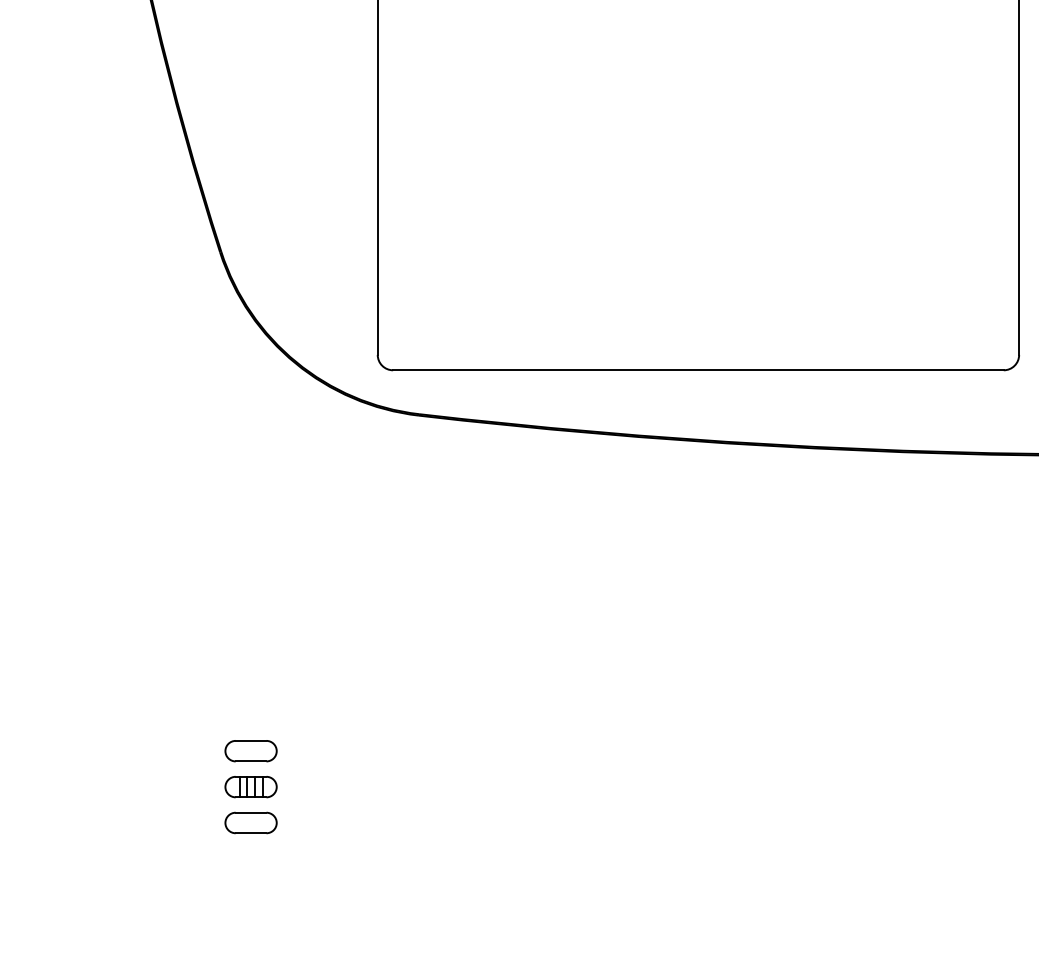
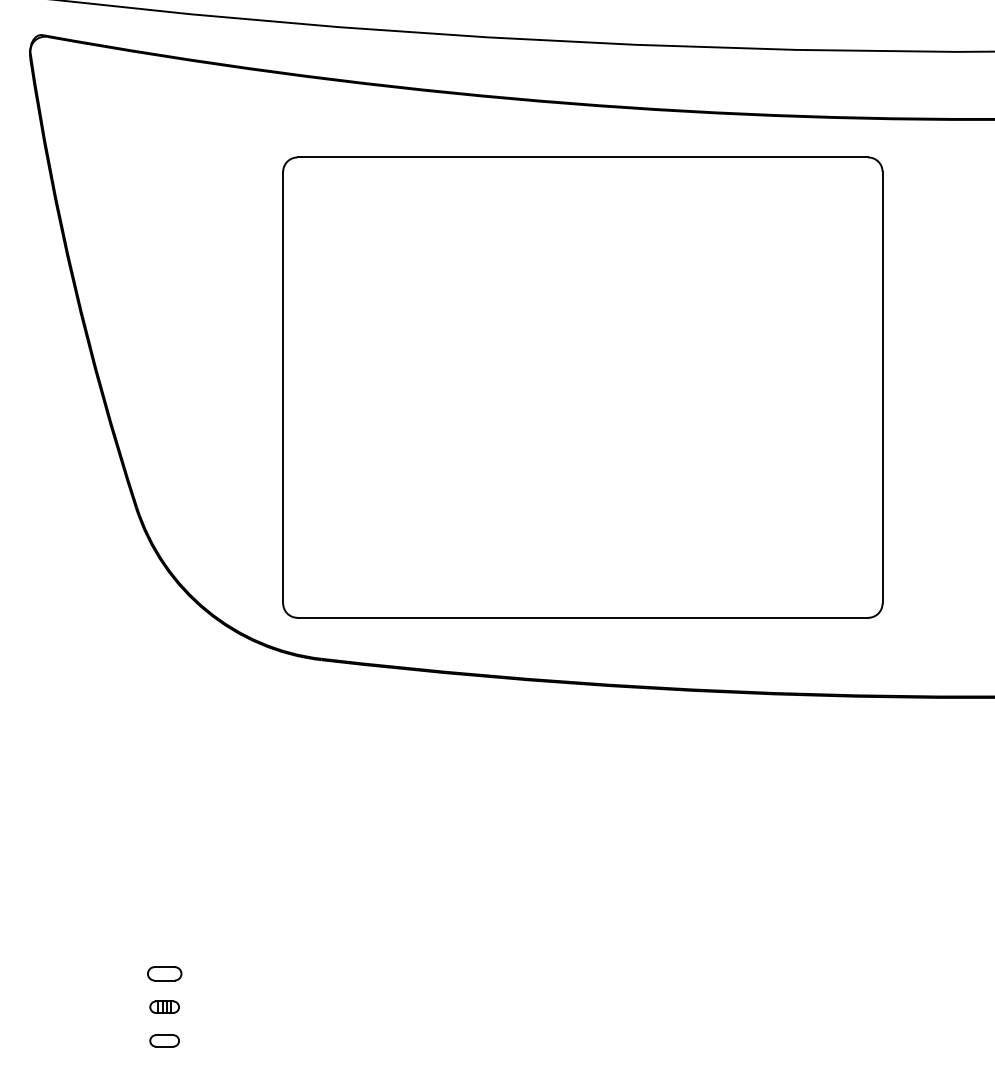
part: (250, 750) -> (164, 973), size x0.7
part: (250, 786) -> (164, 1006), size x0.6
part: (250, 822) -> (164, 1040), size x0.6

